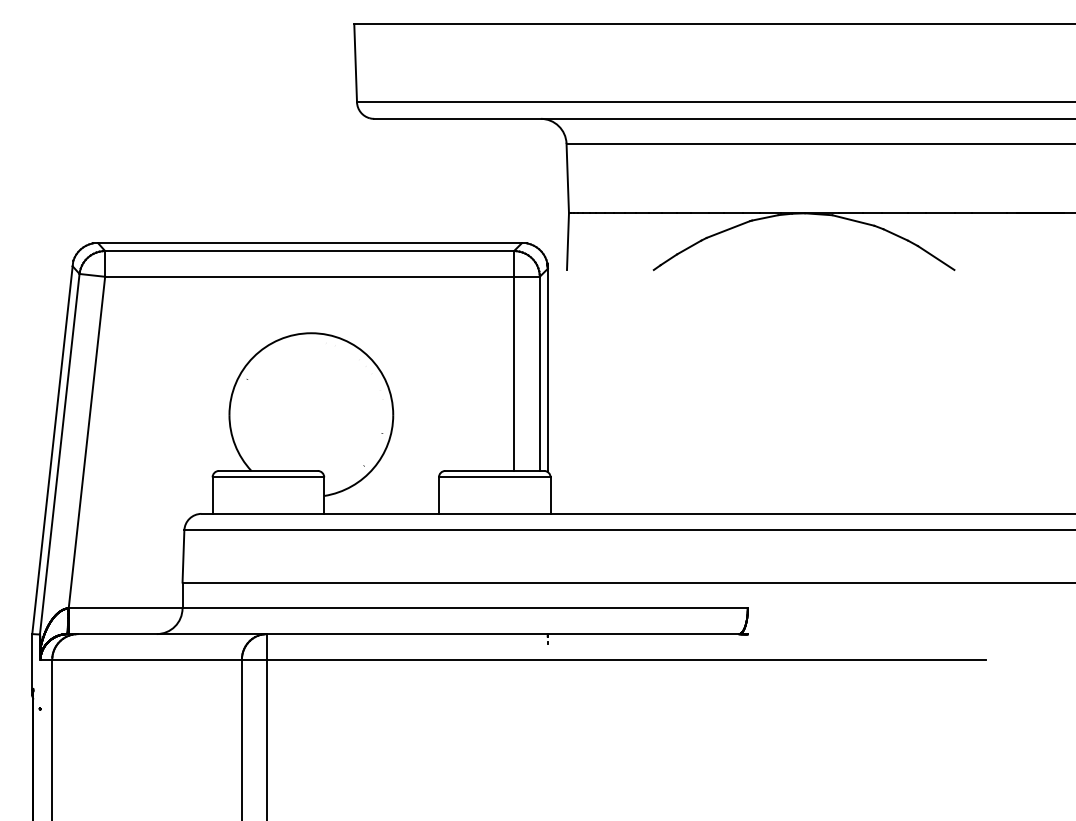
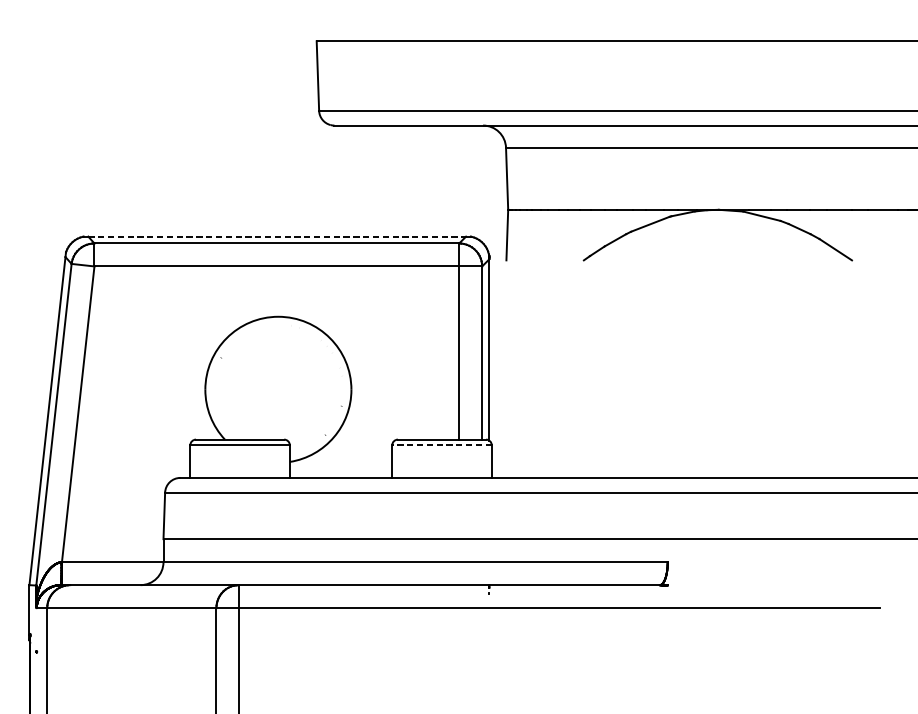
line: (310, 243) -> (277, 236), solid -> dashed
line: (494, 477) -> (441, 445), solid -> dashed

